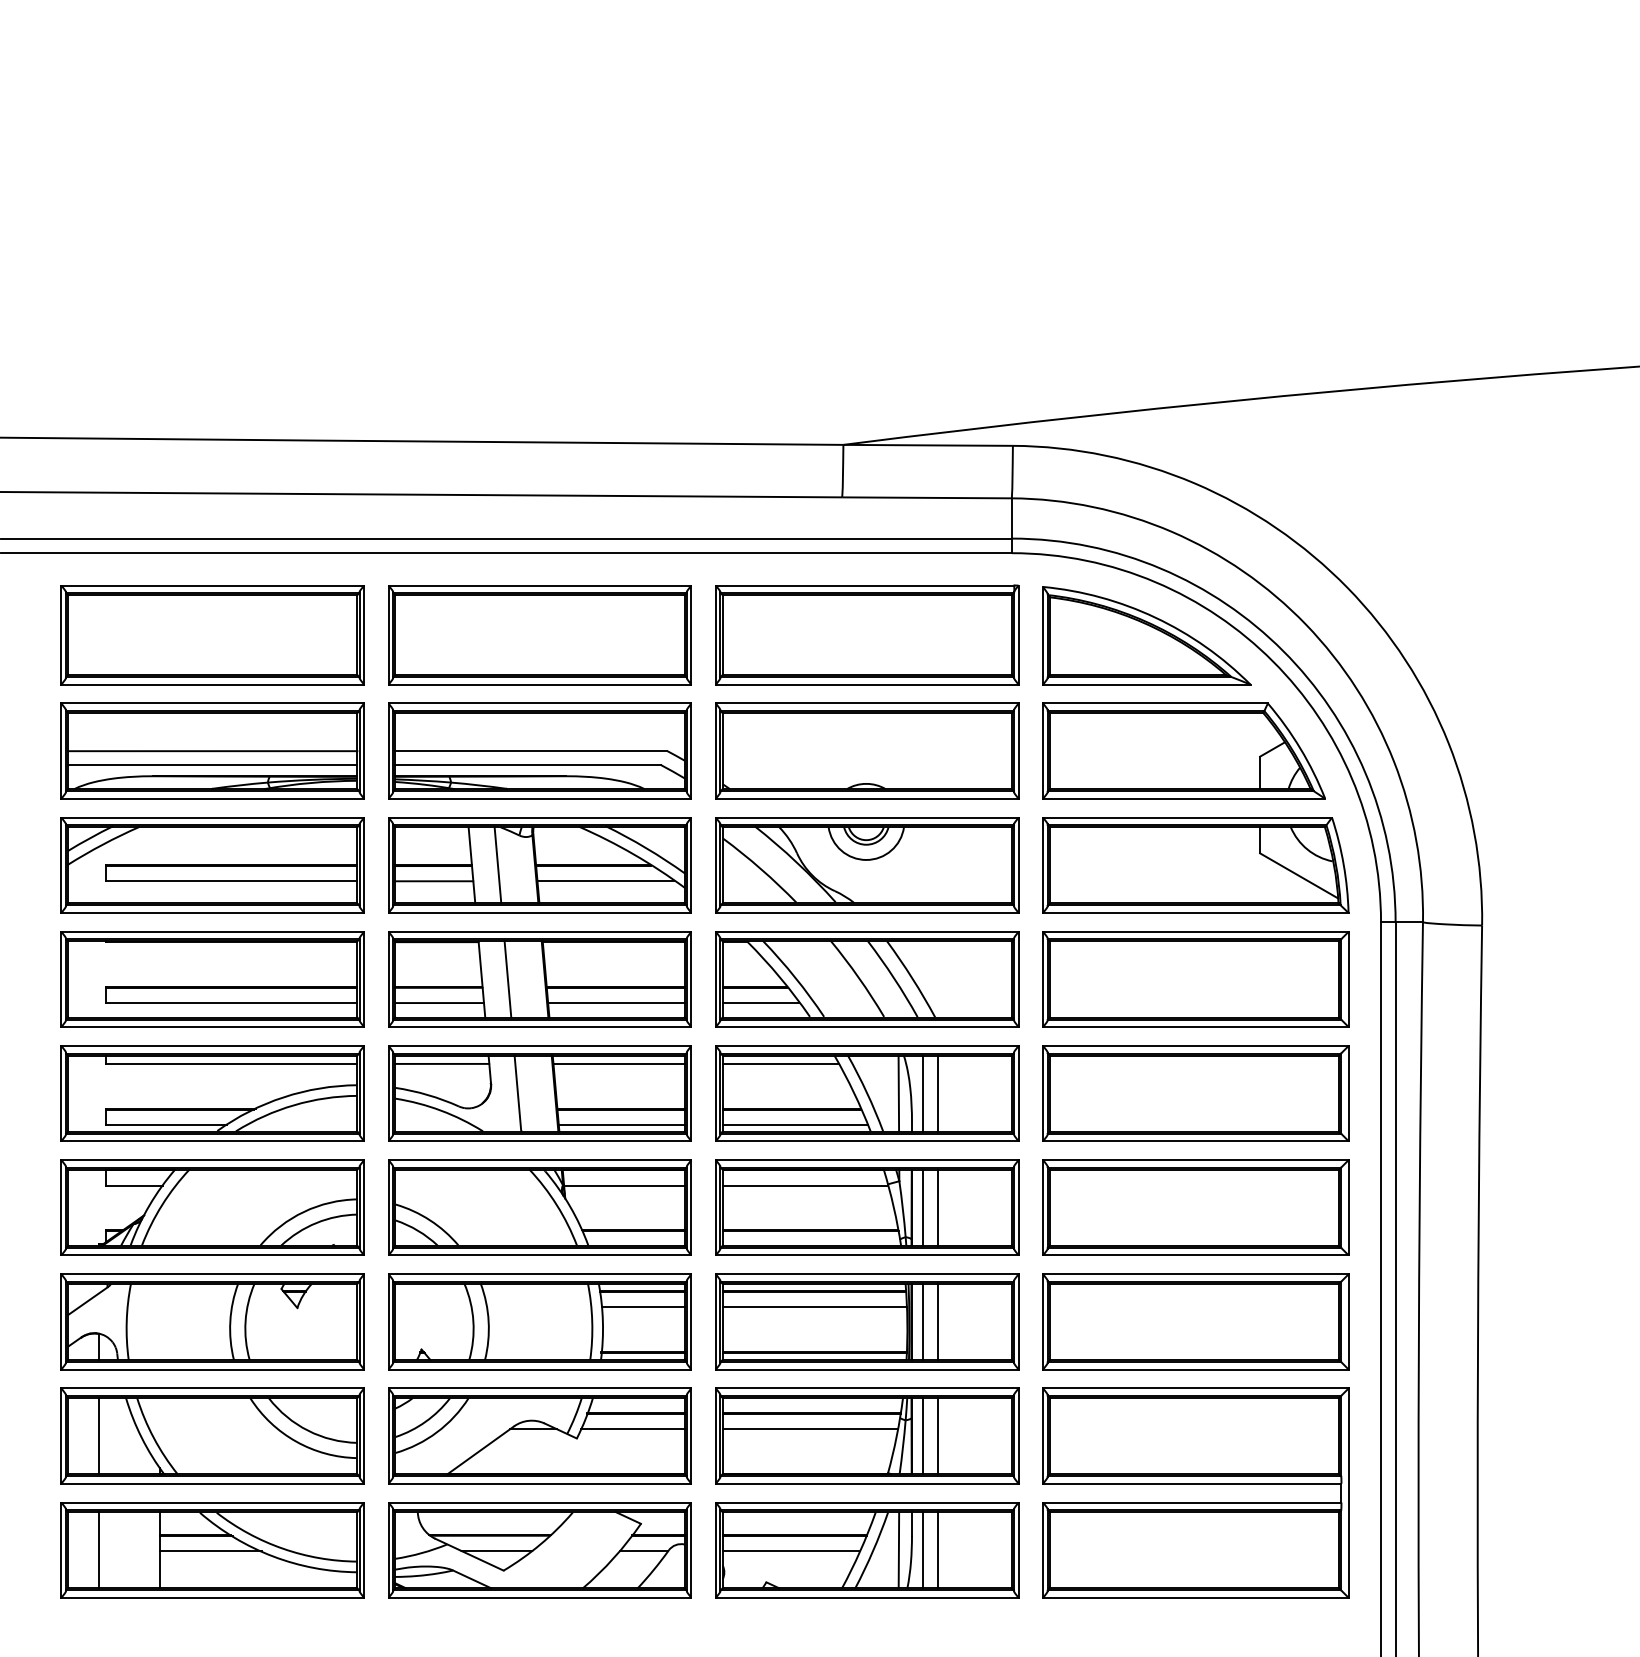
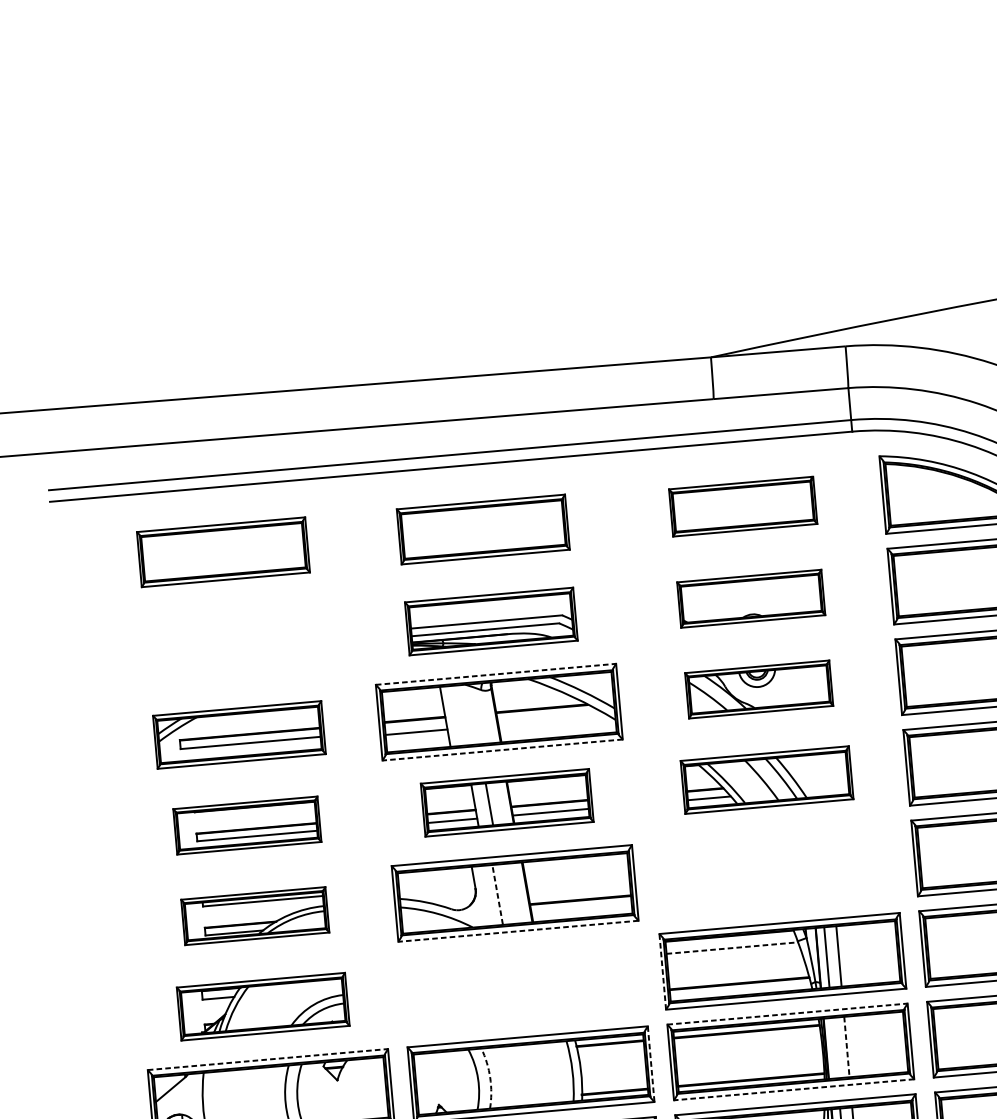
part: (867, 634) -> (743, 506), size x0.6
part: (212, 635) -> (223, 552), size x0.7
part: (539, 635) -> (482, 529), size x0.7
part: (212, 750) -> (231, 643), removed
part: (539, 750) -> (490, 621), size x0.7
part: (867, 750) -> (751, 598), size x0.6
line: (540, 817) -> (496, 674), solid -> dashed
part: (212, 865) -> (239, 735), size x0.7
line: (497, 865) -> (465, 715), removed
part: (867, 865) -> (759, 689), size x0.6
line: (605, 881) -> (552, 720), removed
line: (539, 912) -> (502, 749), solid -> dashed
part: (212, 979) -> (247, 825), size x0.6
part: (539, 979) -> (506, 802), size x0.7
part: (867, 979) -> (767, 780), size x0.7
line: (442, 1063) -> (435, 876), removed
line: (618, 1063) -> (575, 864), removed
part: (212, 1093) -> (255, 916), size x0.6
line: (517, 1093) -> (497, 894), solid -> dashed
part: (867, 1093) -> (775, 870), removed
line: (621, 1124) -> (582, 912), removed
line: (539, 1141) -> (518, 931), solid -> dashed
line: (805, 1185) -> (732, 947), solid -> dashed
part: (212, 1207) -> (263, 1006), size x0.7
part: (539, 1207) -> (522, 983), removed
line: (715, 1207) -> (662, 971), solid -> dashed
line: (213, 1274) -> (268, 1059), solid -> dashed
line: (867, 1274) -> (787, 1014), solid -> dashed
line: (642, 1307) -> (611, 1056), removed
line: (814, 1307) -> (747, 1044), removed
arc: (488, 1321) -> (490, 1077), solid -> dashed
line: (691, 1321) -> (651, 1063), solid -> dashed
line: (922, 1321) -> (834, 1047), removed
line: (937, 1322) -> (846, 1047), solid -> dashed
line: (866, 1369) -> (793, 1089), solid -> dashed

